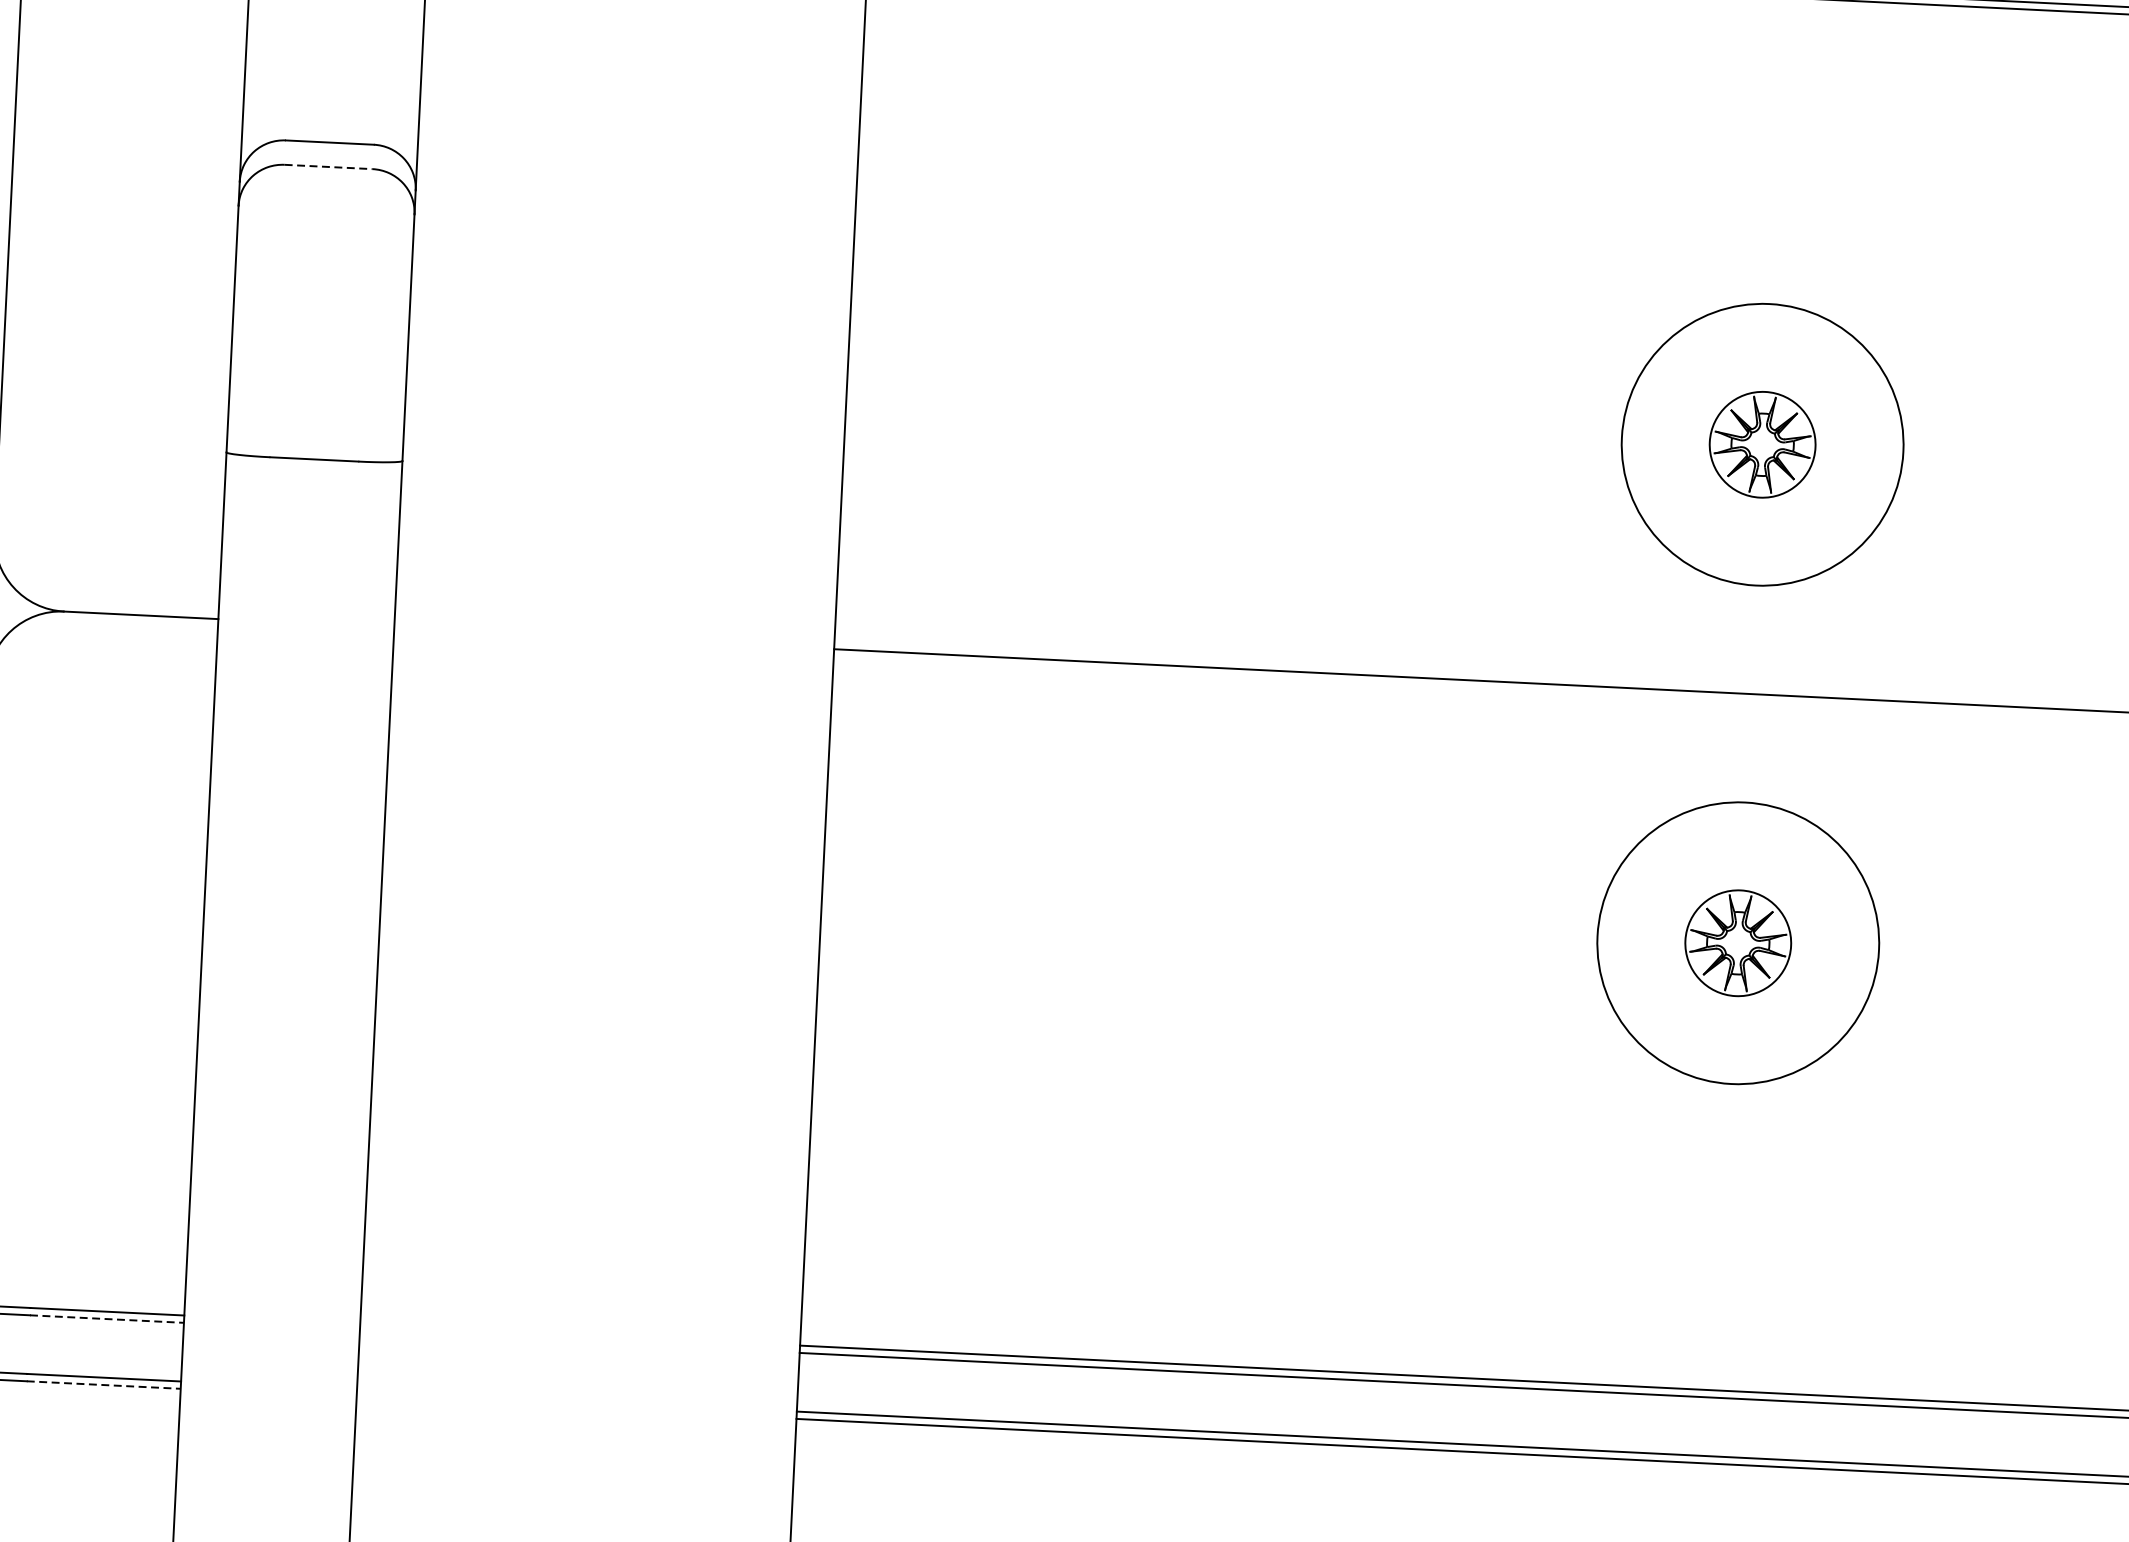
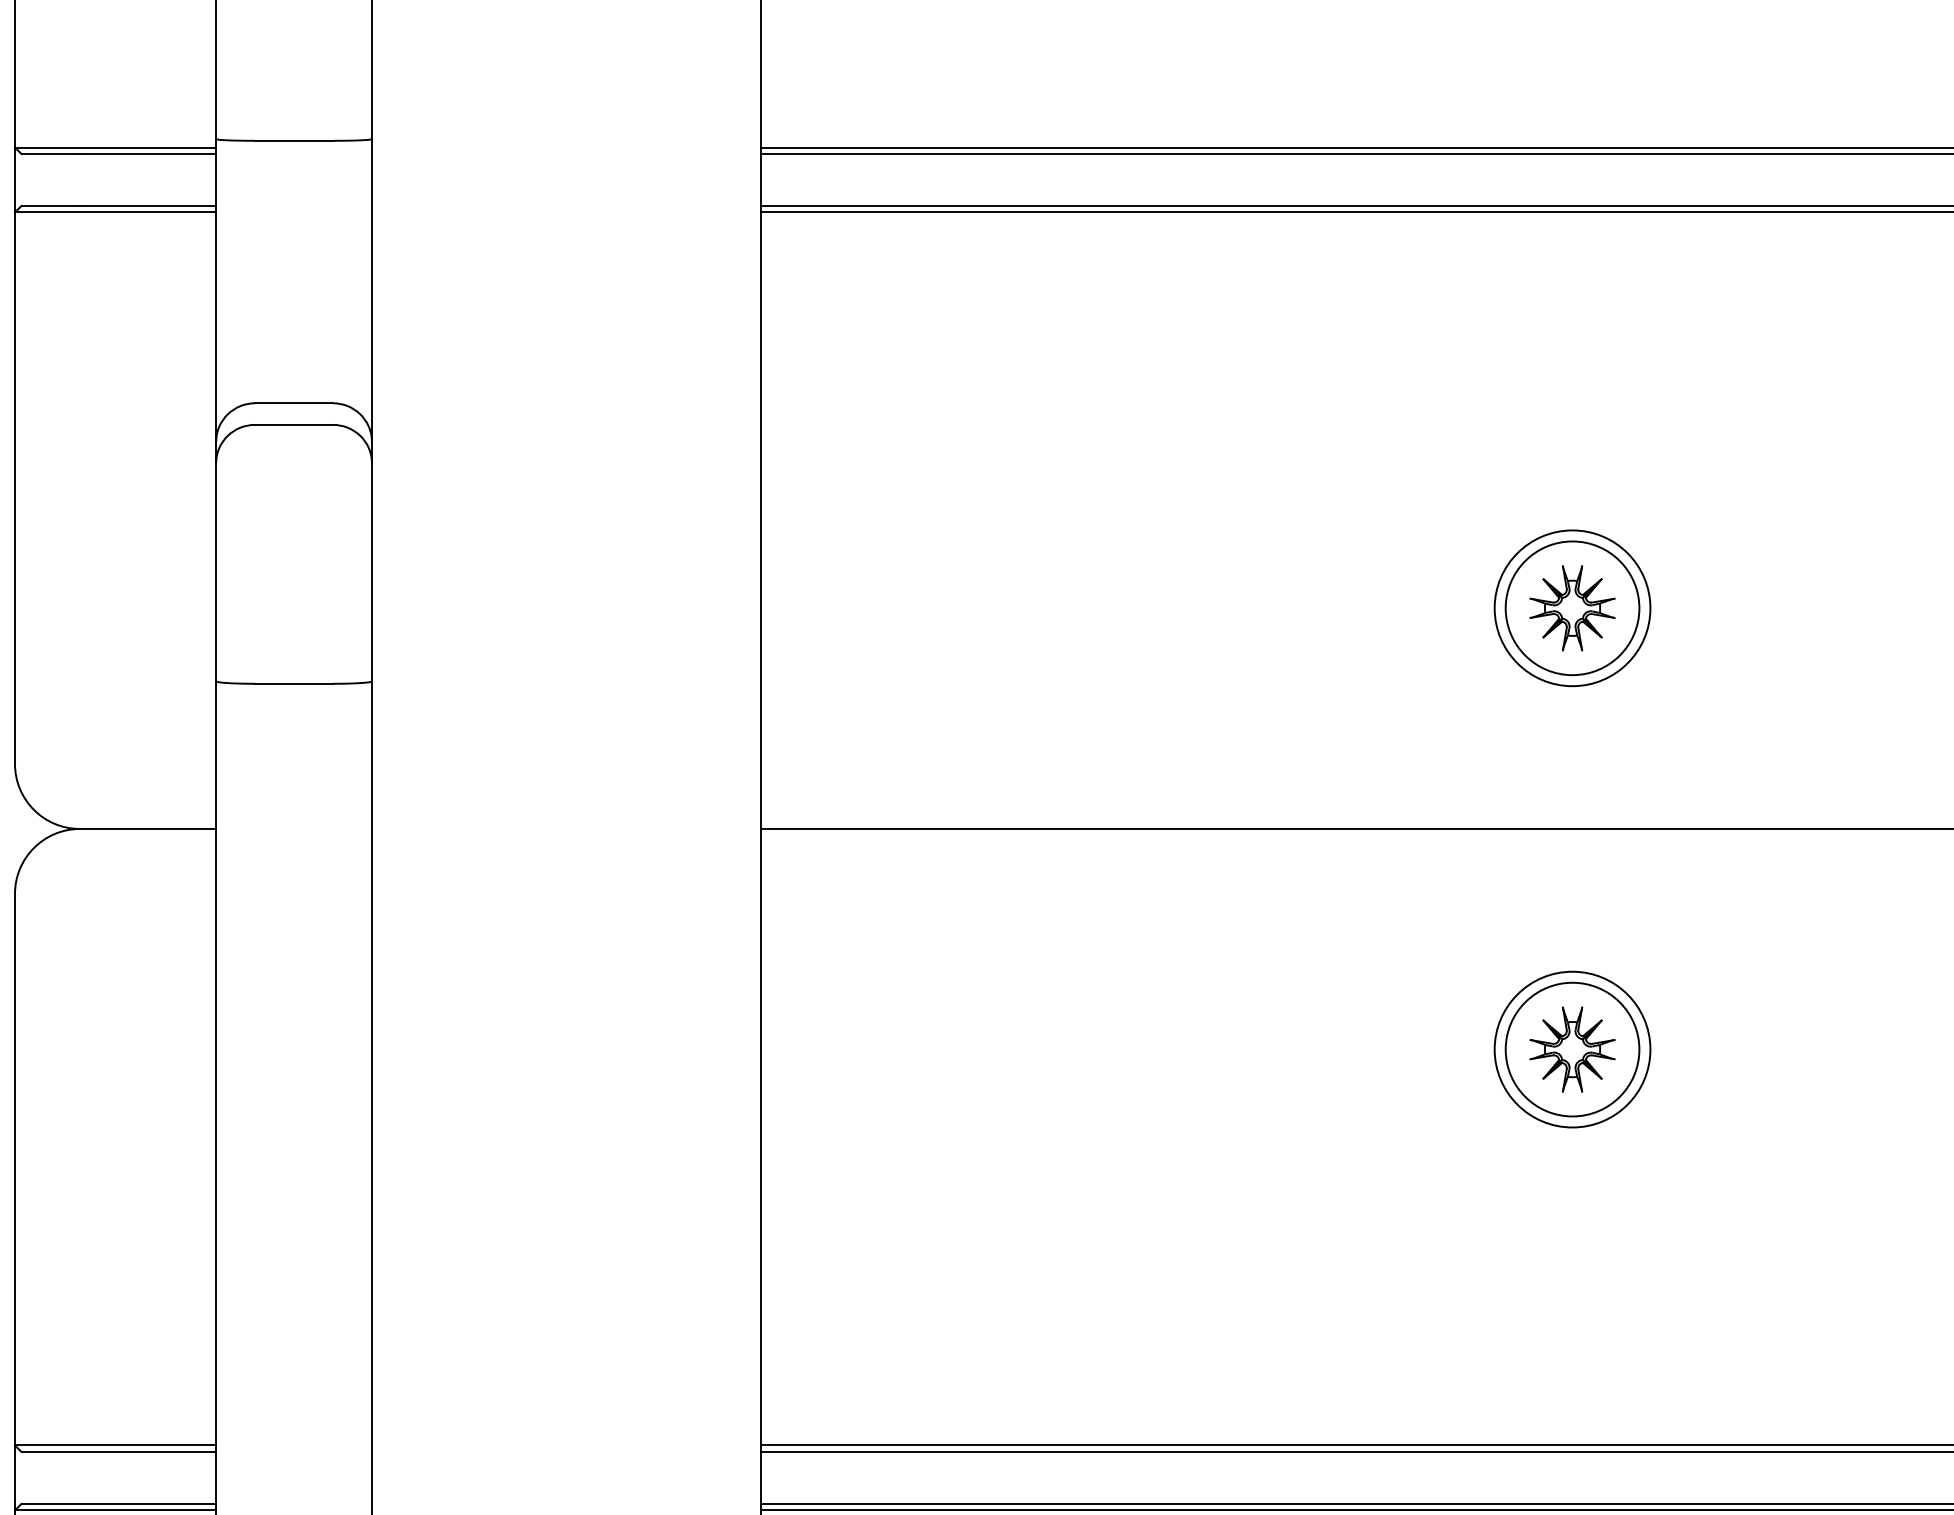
line: (329, 166) -> (294, 424), dashed -> solid
circle: (1762, 445) -> (1572, 608), size x0.62
circle: (1762, 445) -> (1572, 608), size x1.43
circle: (1738, 943) -> (1572, 1049), size x0.62
circle: (1738, 943) -> (1572, 1049), size x1.43
line: (107, 1318) -> (148, 1451), dashed -> solid
line: (104, 1385) -> (148, 1510), dashed -> solid

